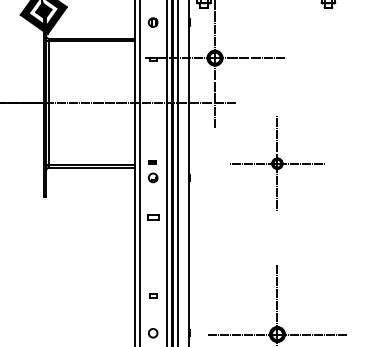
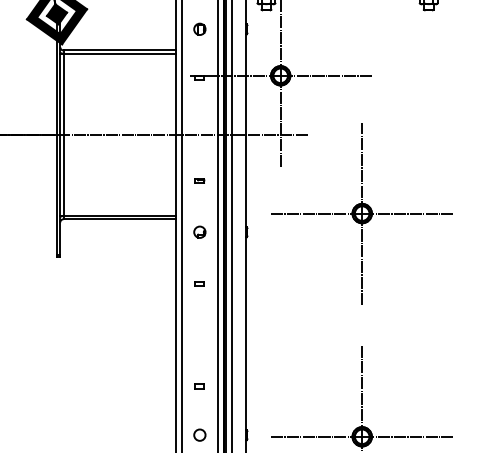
part: (152, 162) -> (199, 180), moved
part: (276, 163) -> (361, 213), size x1.43
part: (152, 217) -> (199, 283), size x0.62

